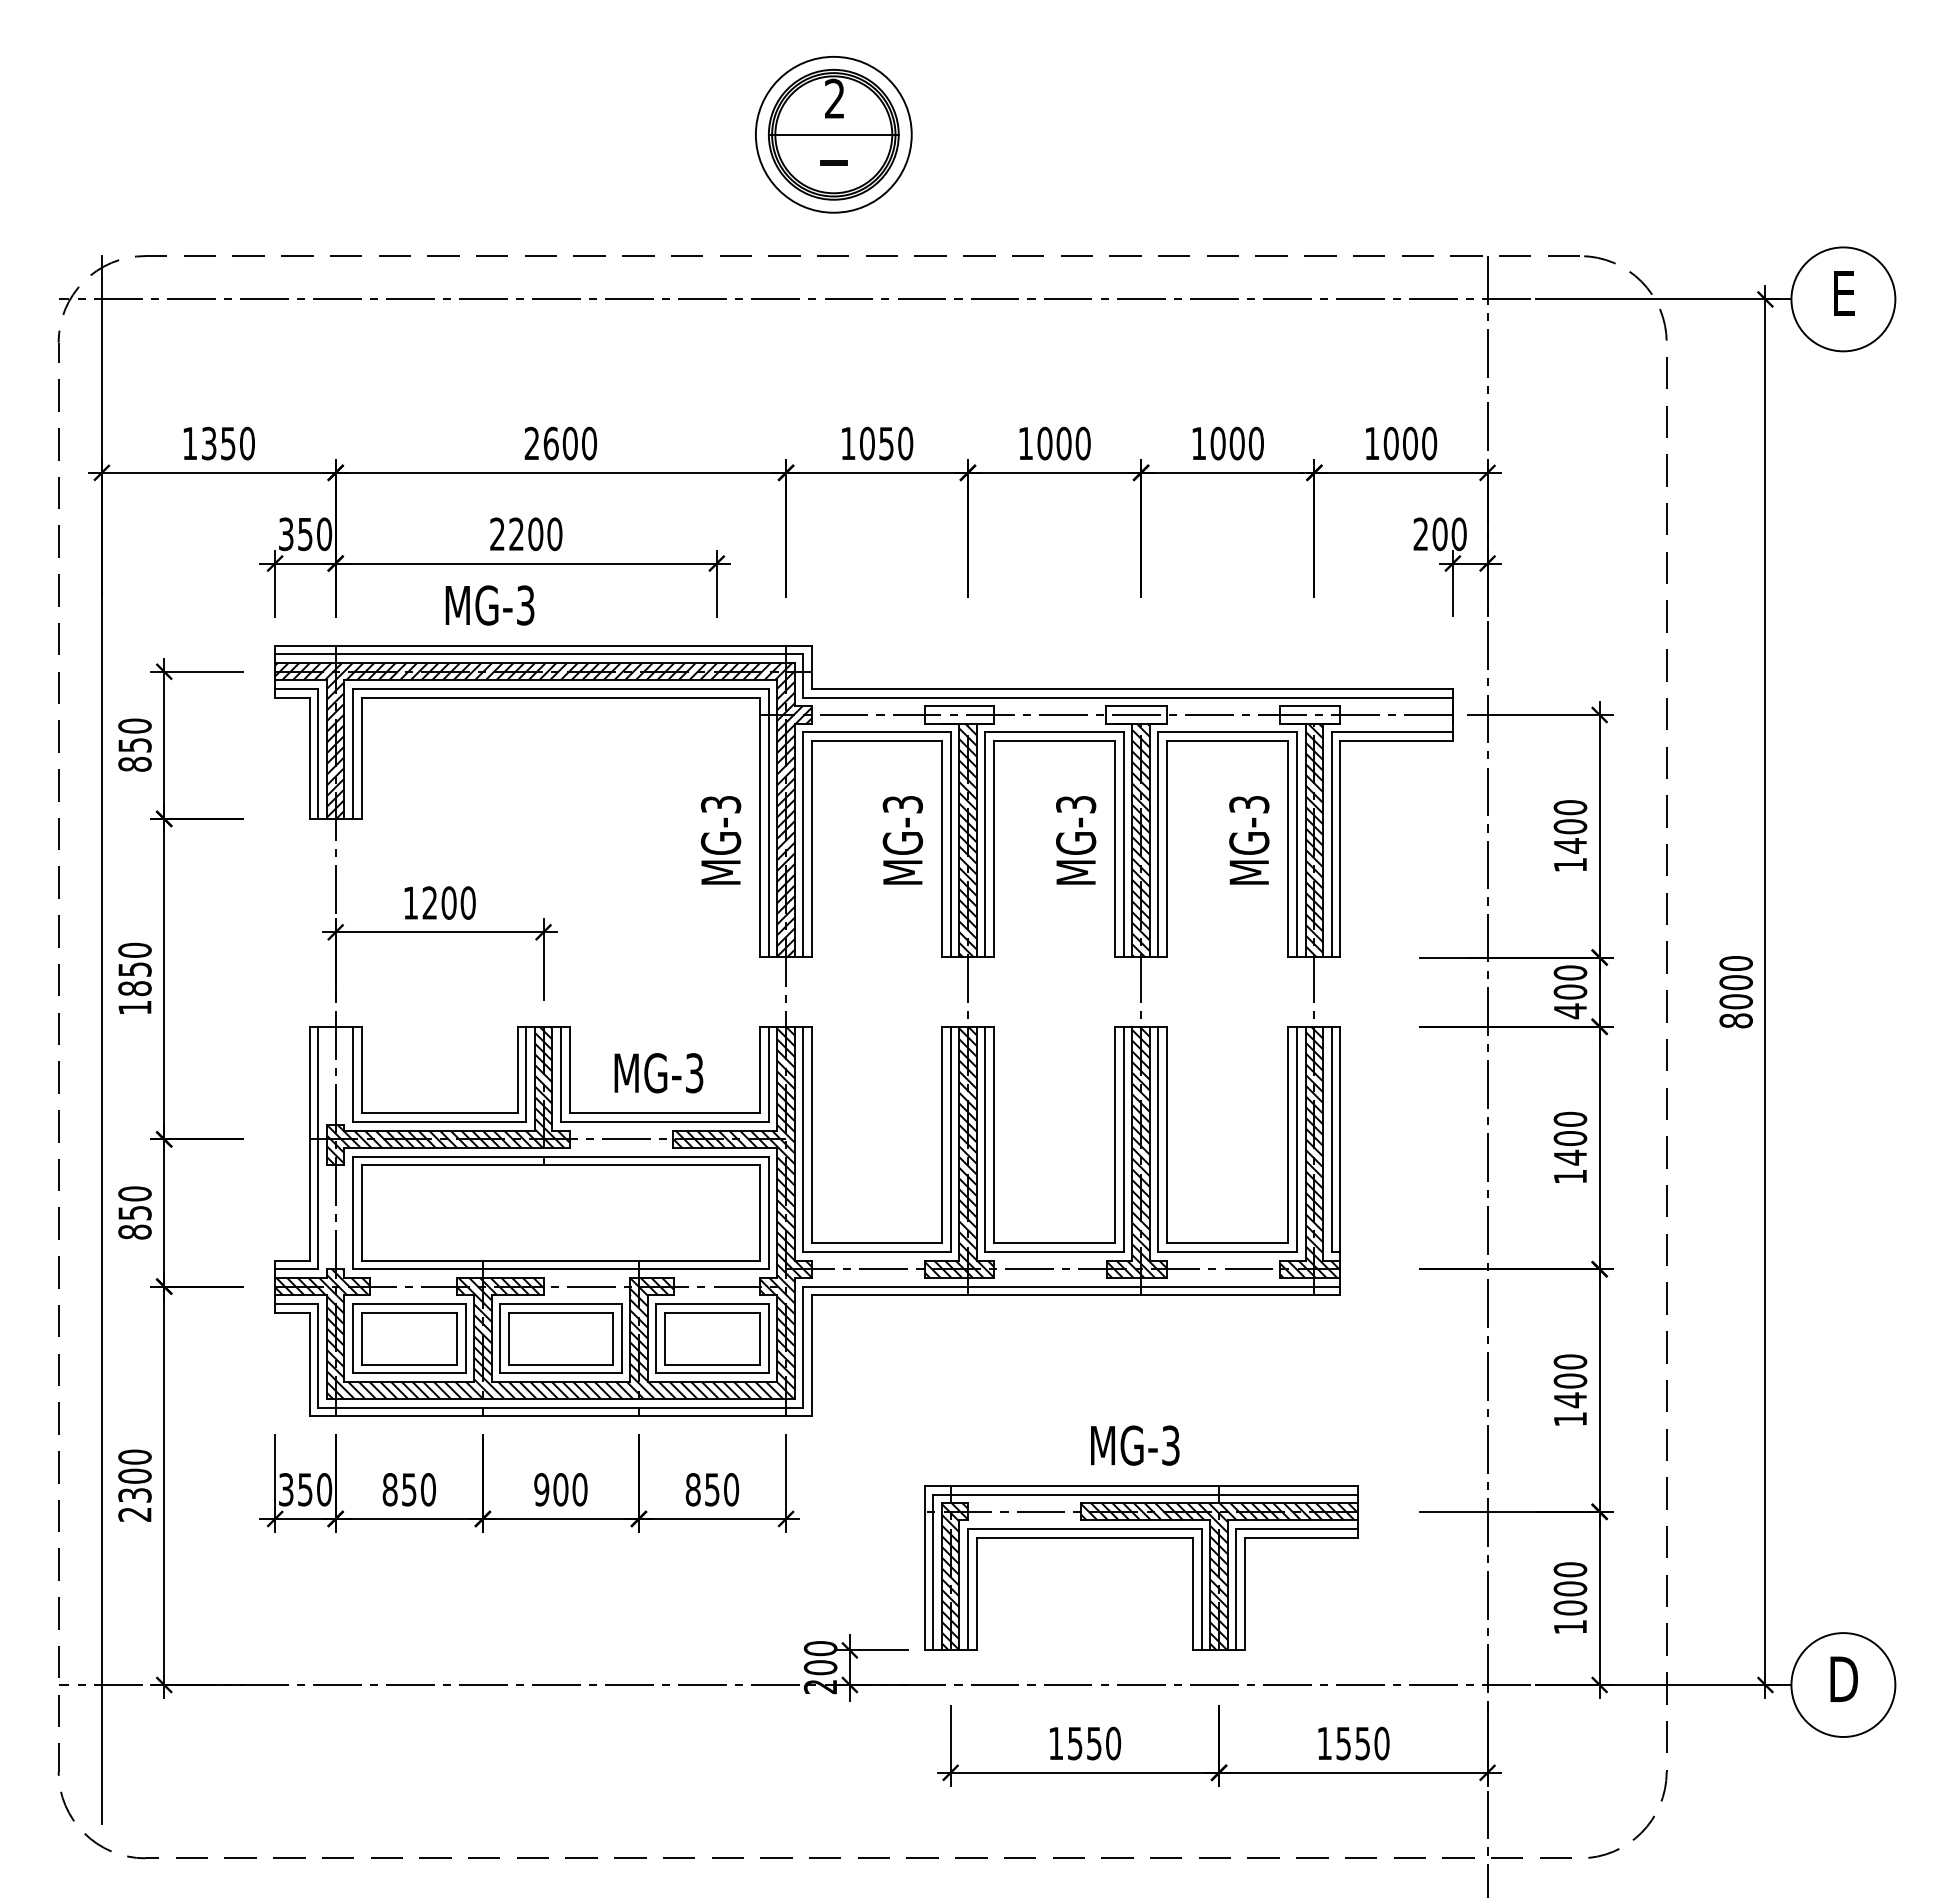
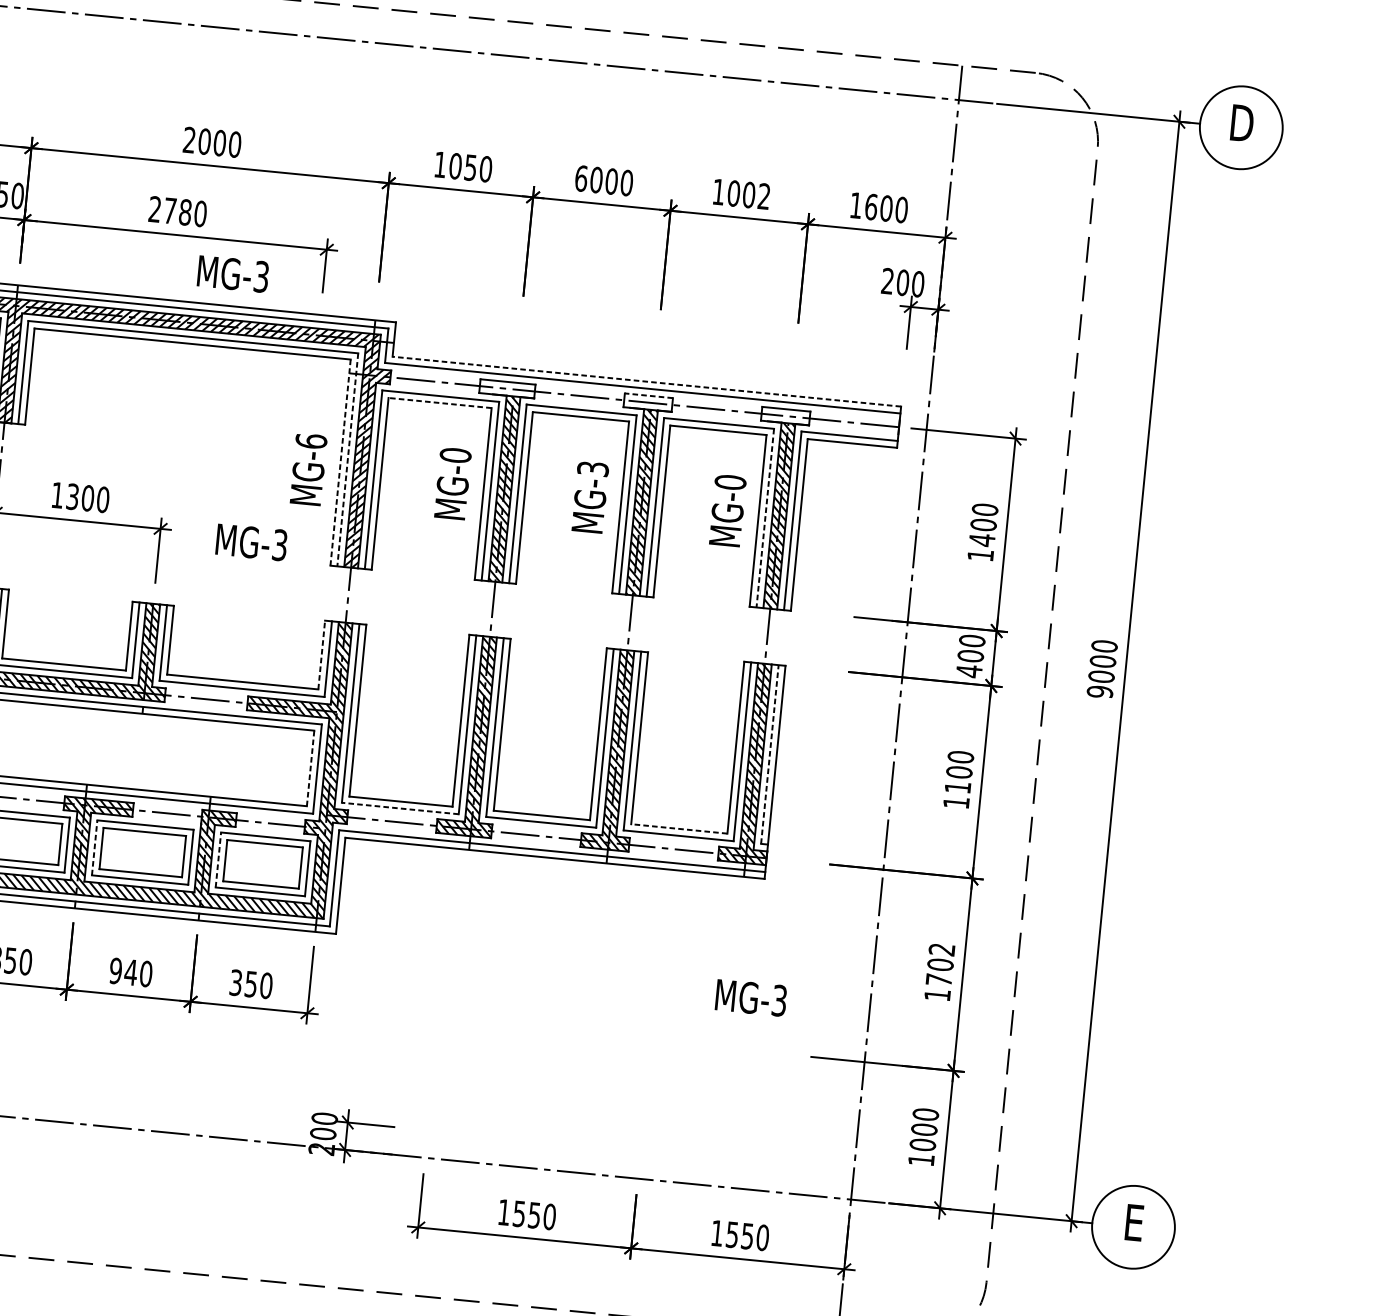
text: (1843, 293) -> (1241, 123), E -> D
text: (550, 443) -> (204, 141), 2600 -> 2000
text: (1025, 443) -> (581, 178), 1000 -> 6000
text: (1255, 443) -> (763, 196), 1000 -> 1002
text: (1390, 443) -> (870, 206), 1000 -> 1600
text: (526, 533) -> (178, 211), 2200 -> 2780
text: (489, 605) -> (232, 274), moved
line: (1131, 689) -> (646, 381), solid -> dashed
line: (1136, 706) -> (648, 395), solid -> dashed
line: (877, 741) -> (440, 403), solid -> dashed
text: (720, 804) -> (310, 441), MG-3 -> MG-6
text: (902, 804) -> (455, 455), MG-3 -> MG-0
text: (1249, 804) -> (730, 482), MG-3 -> MG-0
line: (768, 823) -> (347, 460), solid -> dashed
line: (760, 827) -> (340, 462), solid -> dashed
line: (1297, 844) -> (765, 517), solid -> dashed
text: (429, 902) -> (72, 496), 1200 -> 1300
text: (1735, 1020) -> (1099, 691), 8000 -> 9000
line: (760, 1069) -> (322, 654), solid -> dashed
text: (658, 1073) -> (251, 542), moved
line: (1331, 1139) -> (769, 754), solid -> dashed
text: (1570, 1157) -> (957, 787), 1400 -> 1100
line: (760, 1212) -> (310, 768), solid -> dashed
line: (1227, 1243) -> (679, 829), solid -> dashed
line: (877, 1252) -> (400, 808), solid -> dashed
line: (500, 1338) -> (94, 847), solid -> dashed
line: (656, 1338) -> (218, 859), solid -> dashed
text: (1570, 1381) -> (940, 965), 1400 -> 1702
text: (1135, 1445) -> (751, 997), moved
text: (560, 1489) -> (130, 972), 900 -> 940
text: (692, 1489) -> (235, 982), 850 -> 350
part: (1141, 1538) -> (587, 1056), removed
text: (1843, 1678) -> (1134, 1222), D -> E

